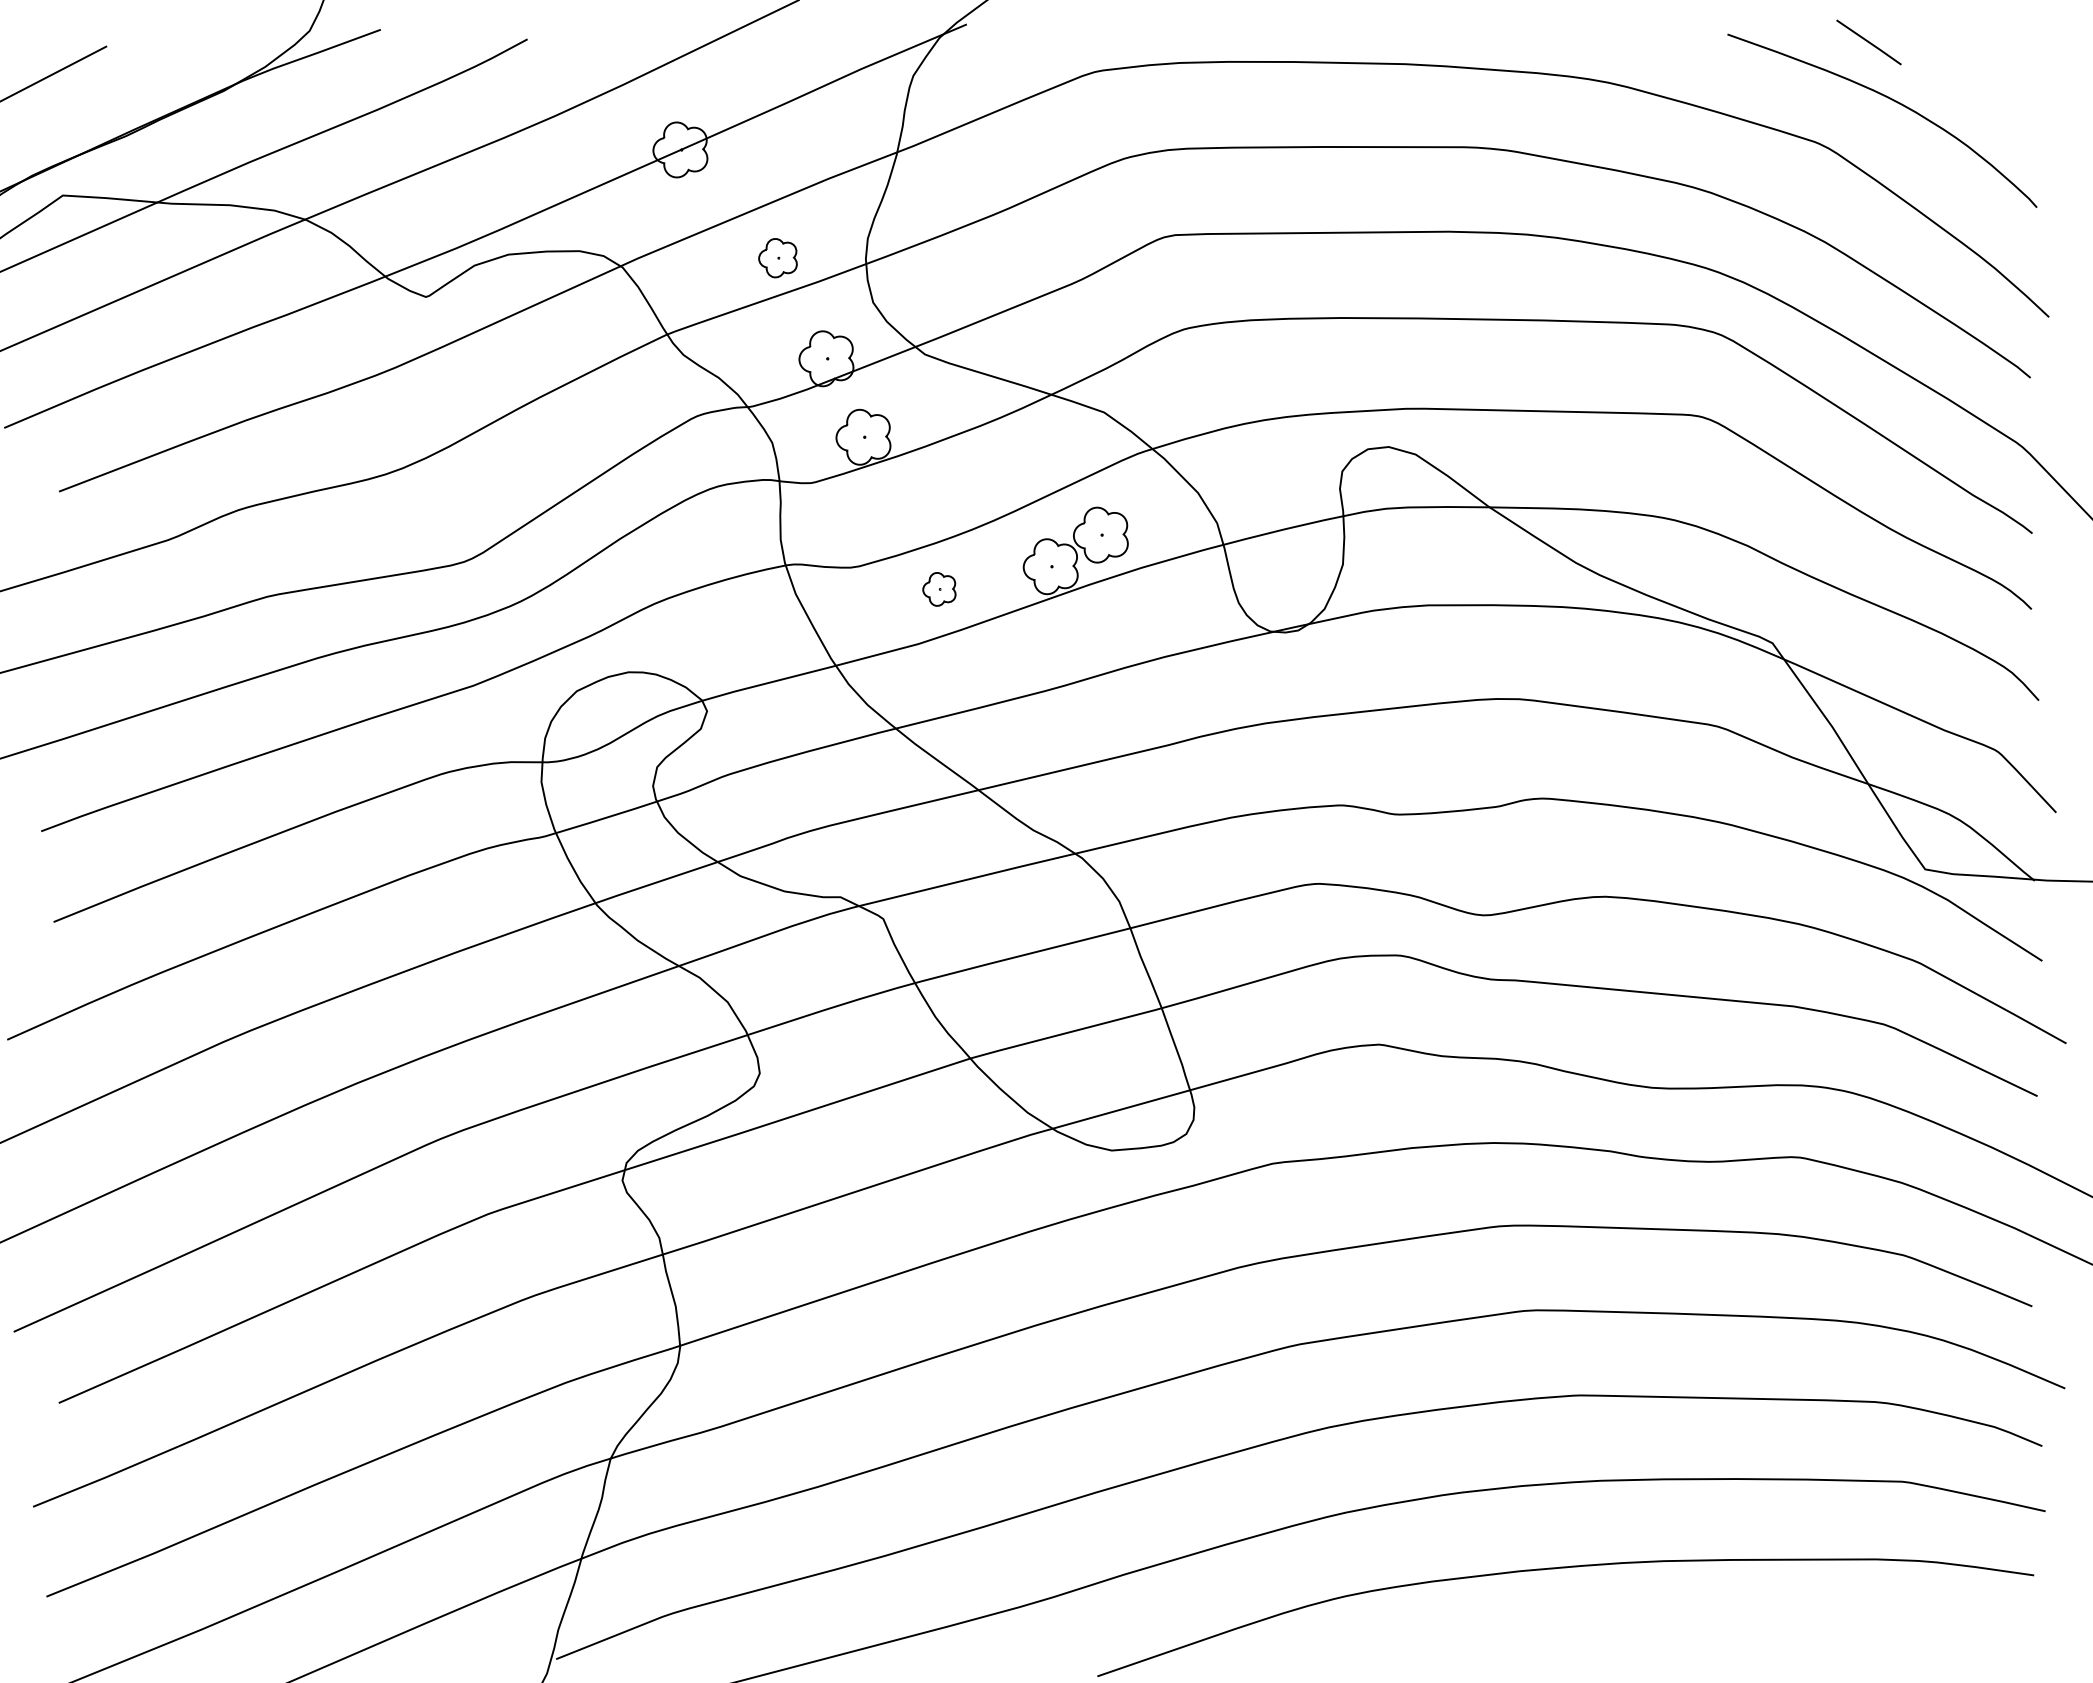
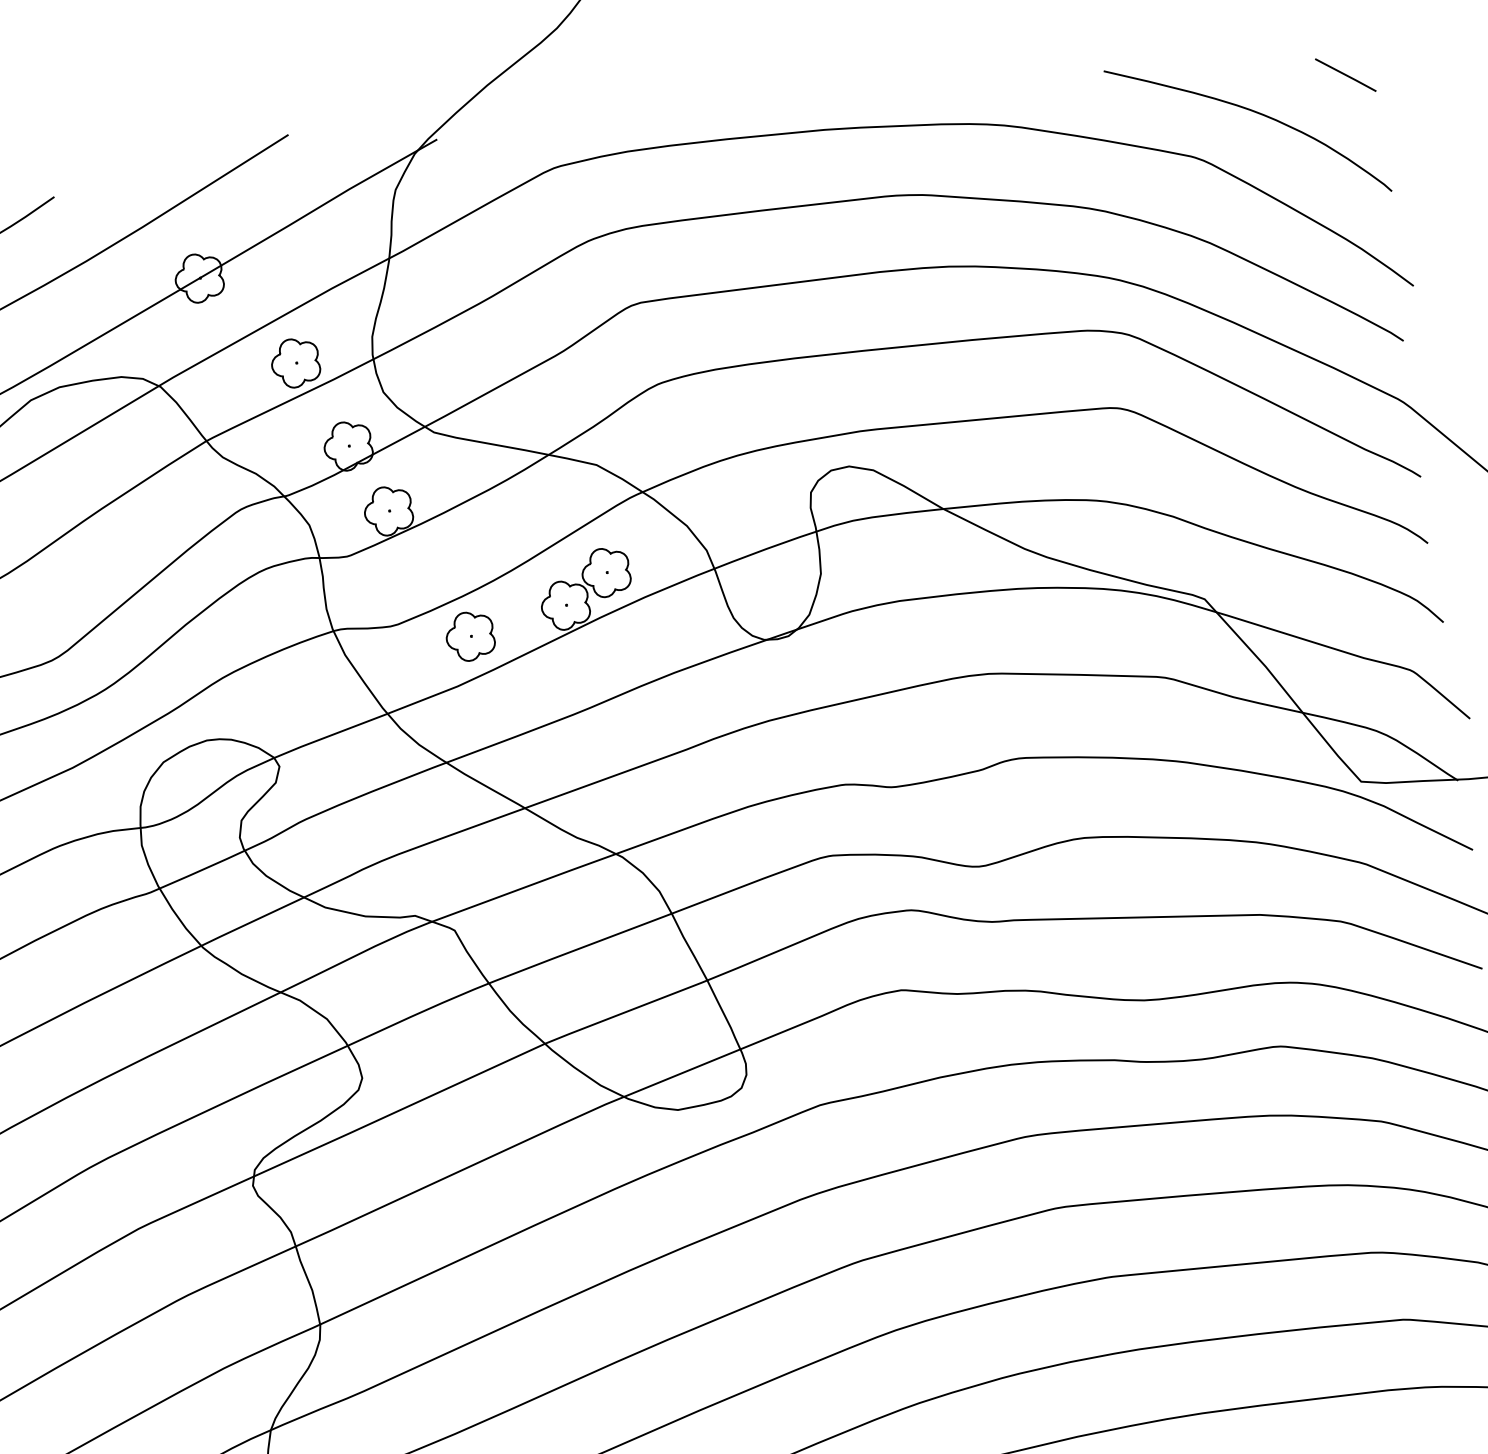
line: (1868, 42) -> (1345, 75), moved
part: (777, 257) -> (295, 362), size x1.43
part: (939, 589) -> (470, 636), size x1.67

